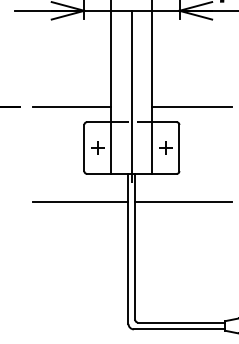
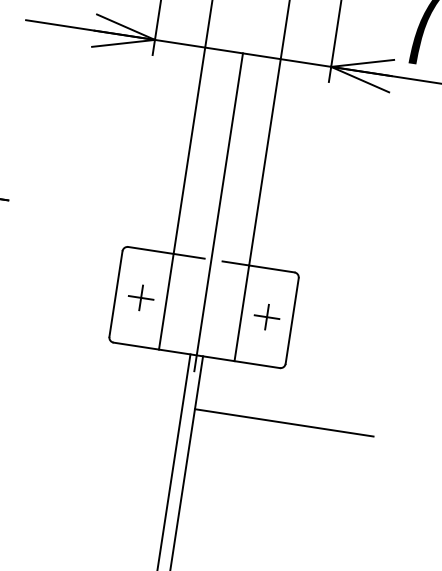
line: (72, 107) -> (105, 215), removed
line: (191, 107) -> (326, 249), removed
line: (80, 202) -> (93, 393), removed

